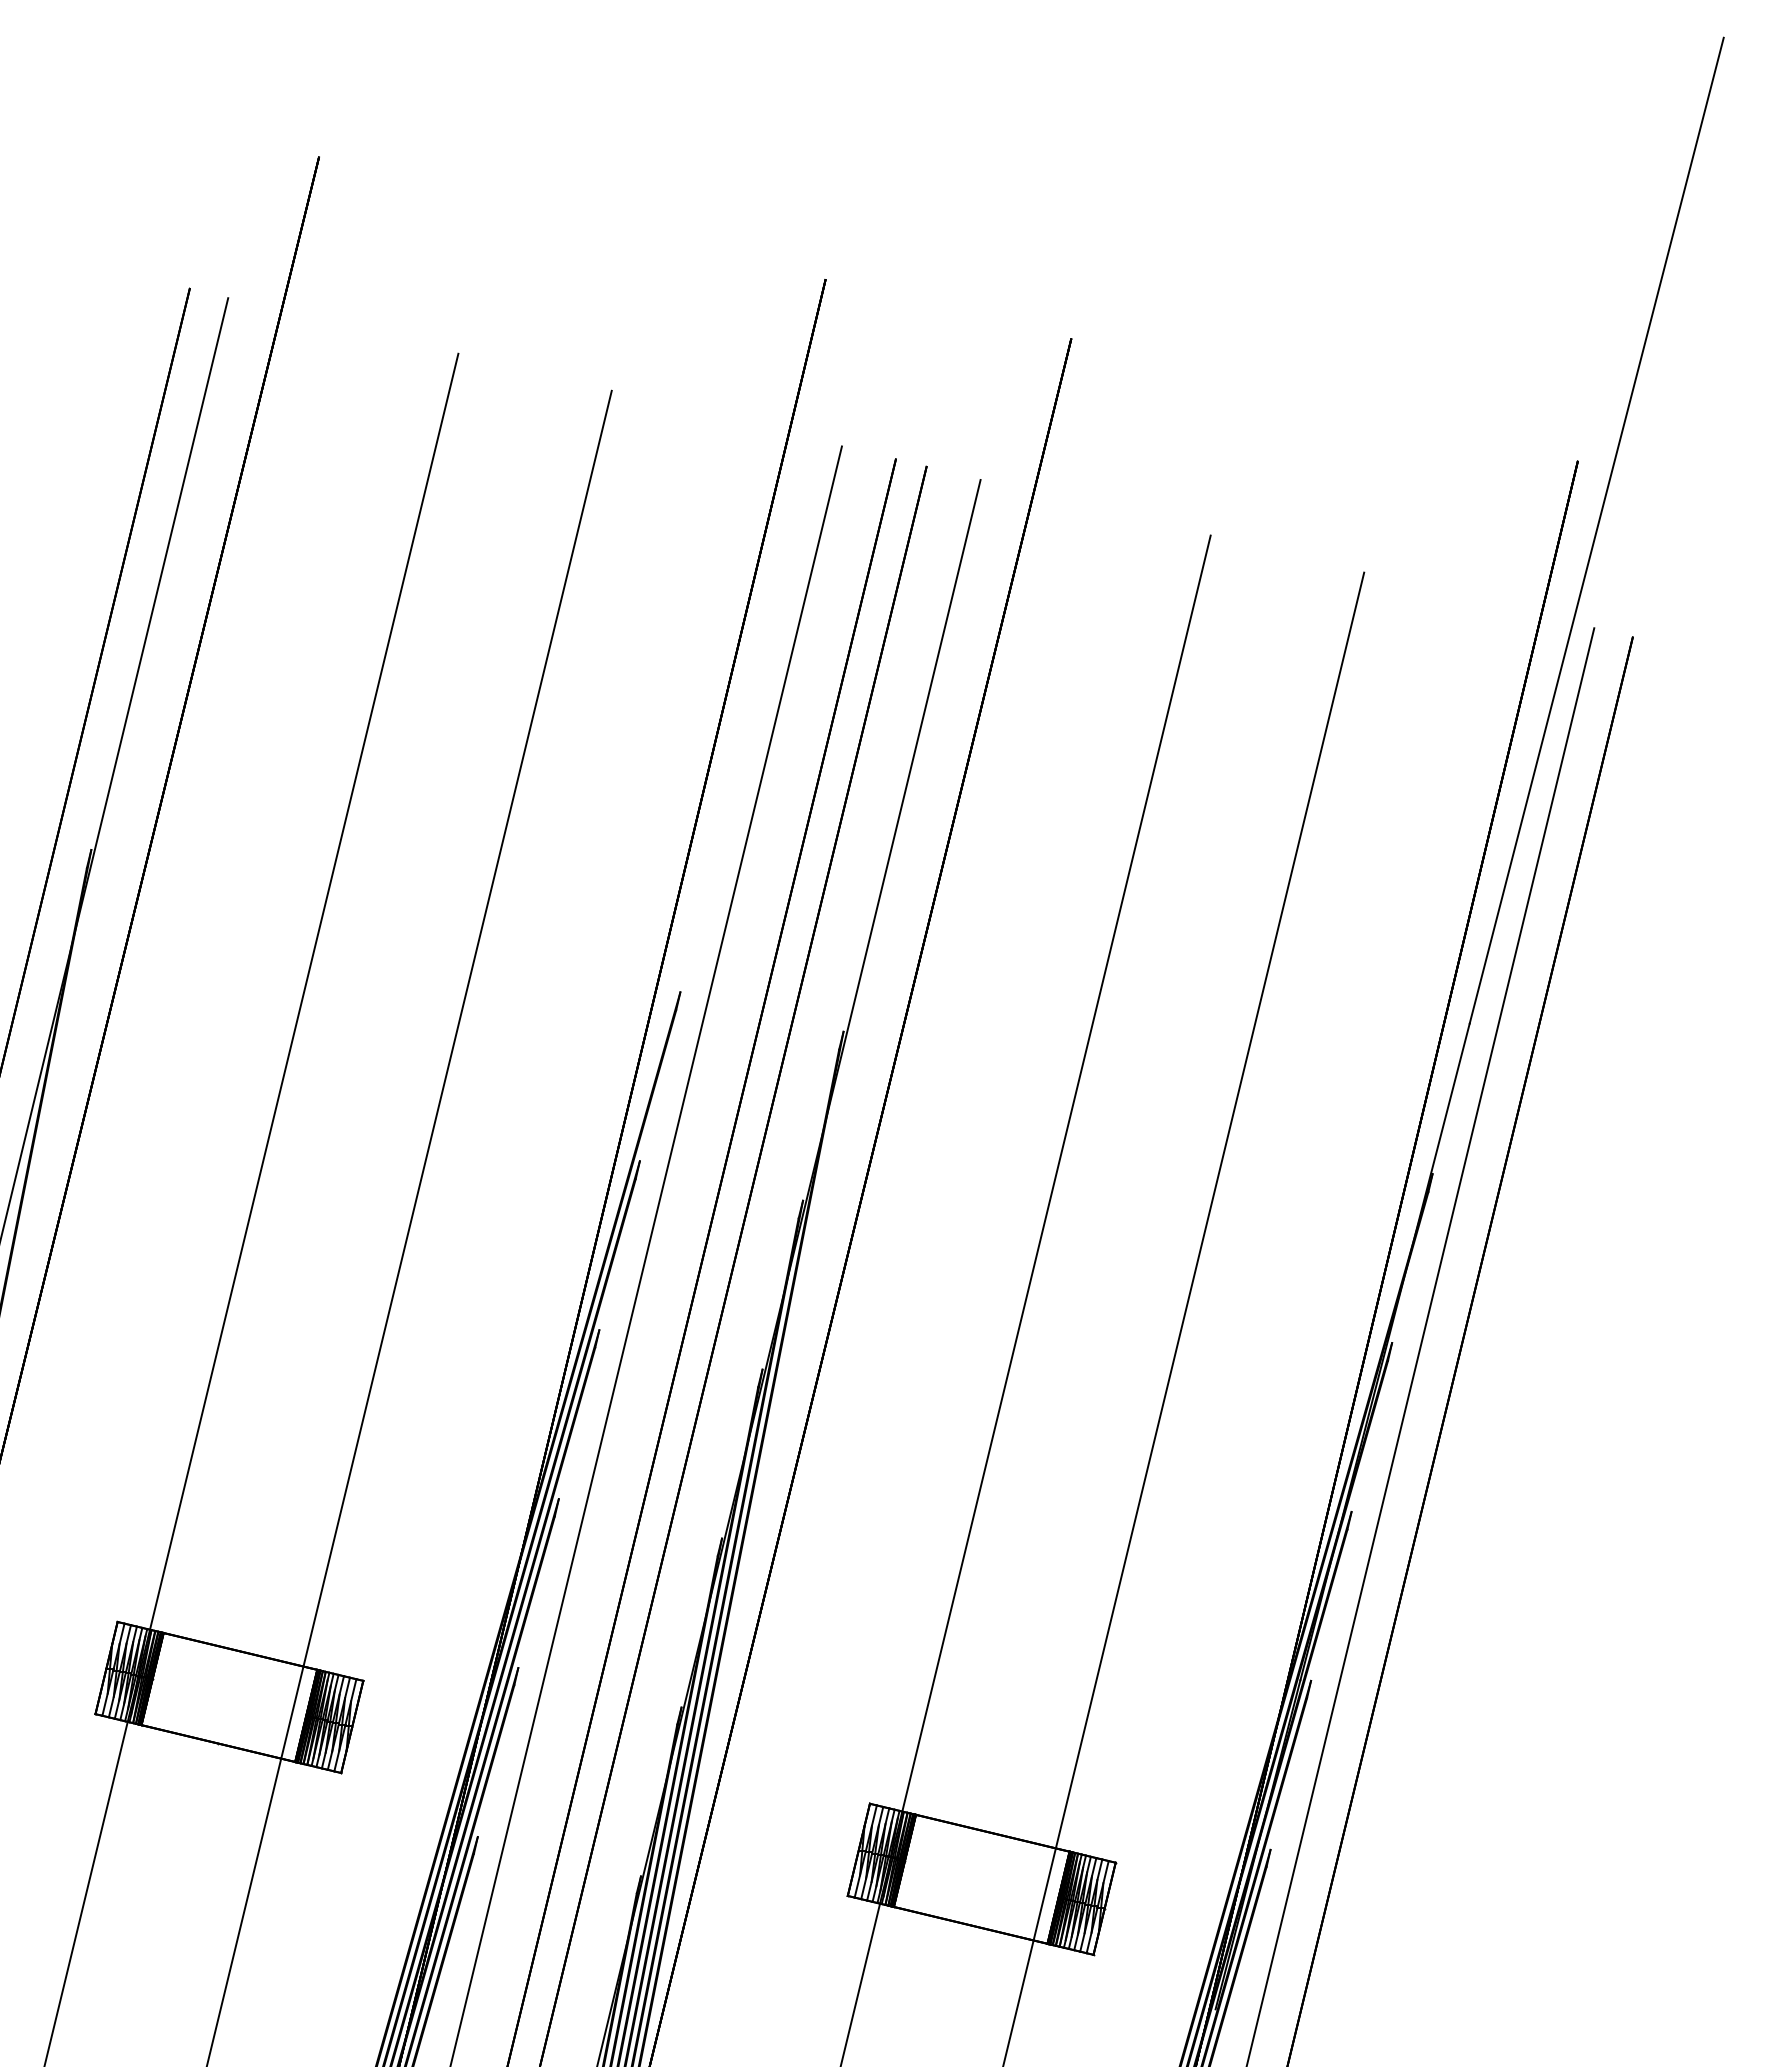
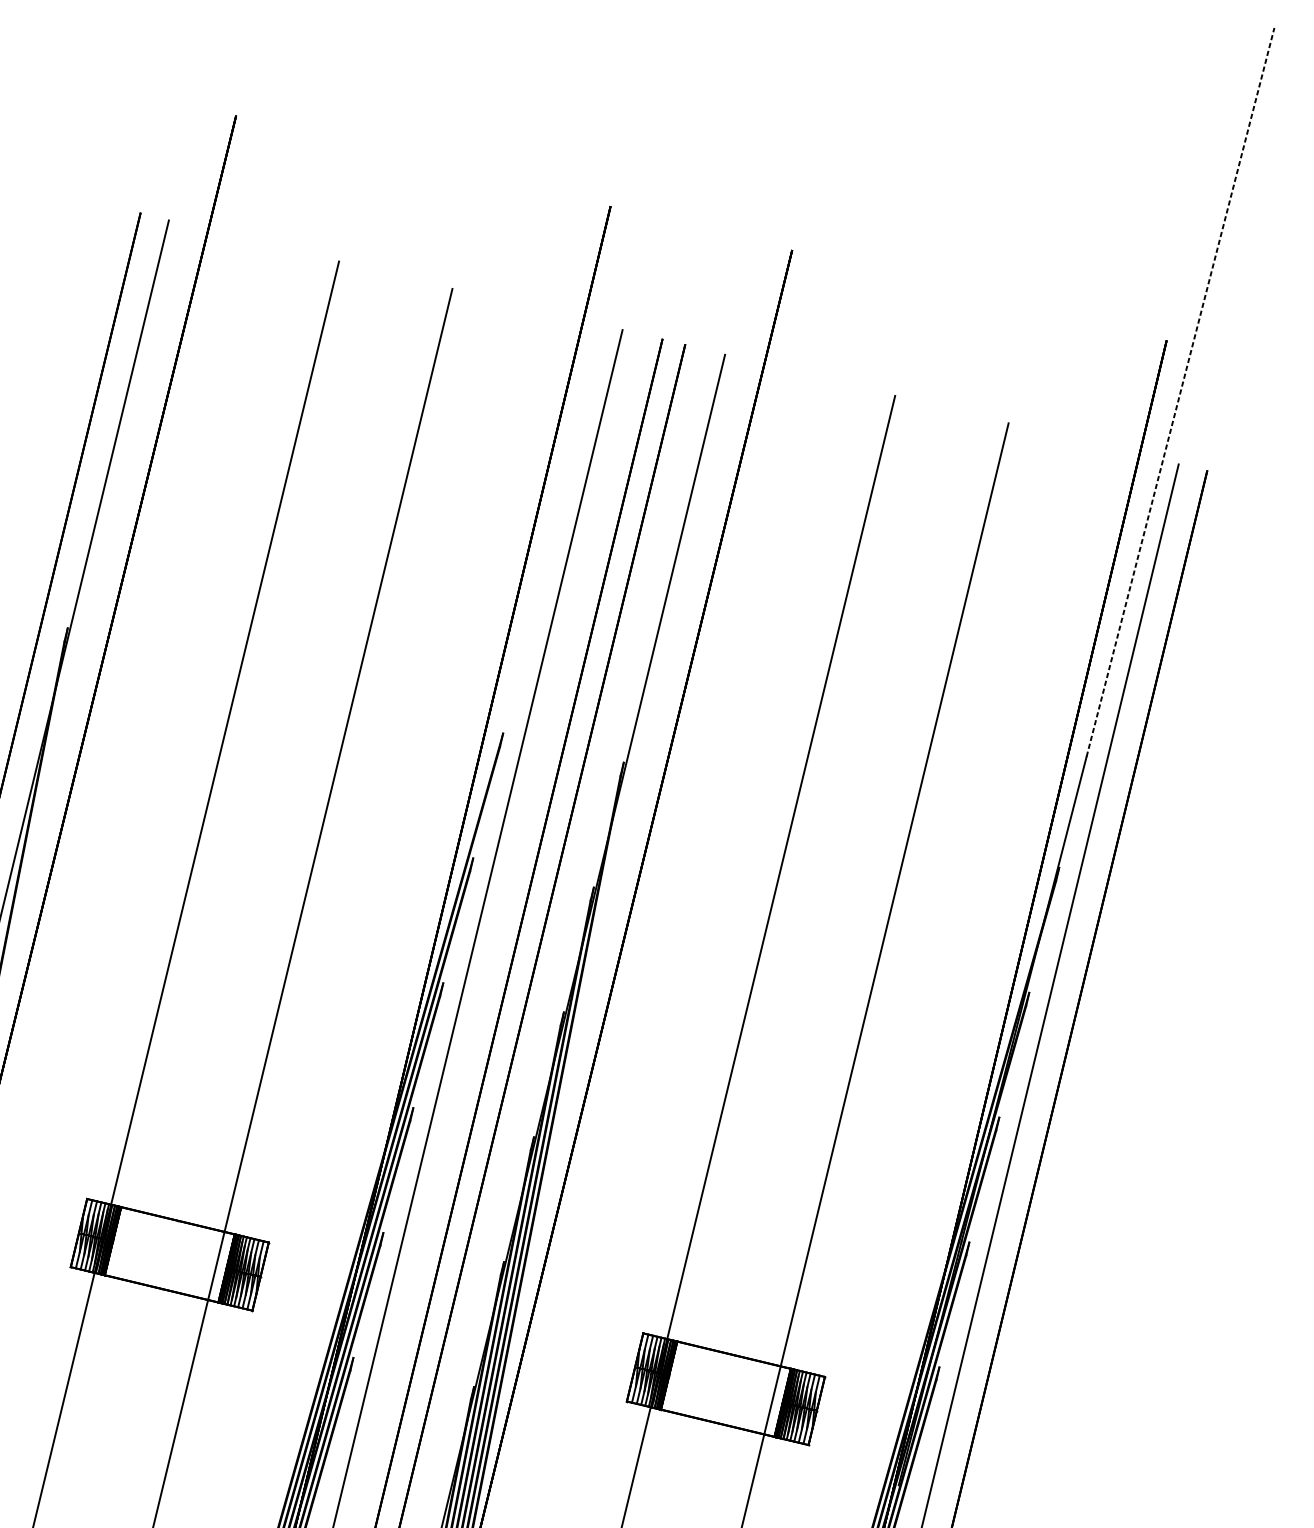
line: (1596, 530) -> (1180, 392), solid -> dashed

